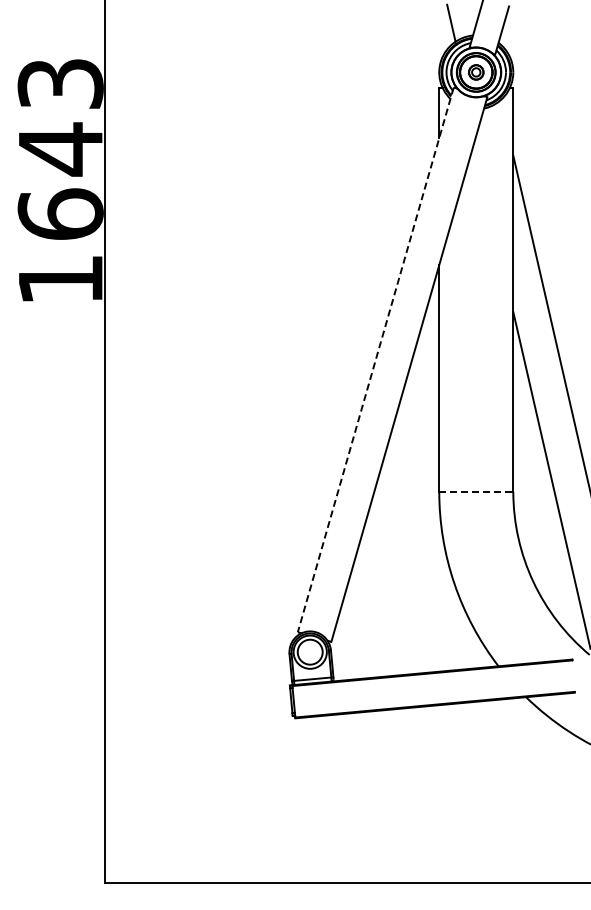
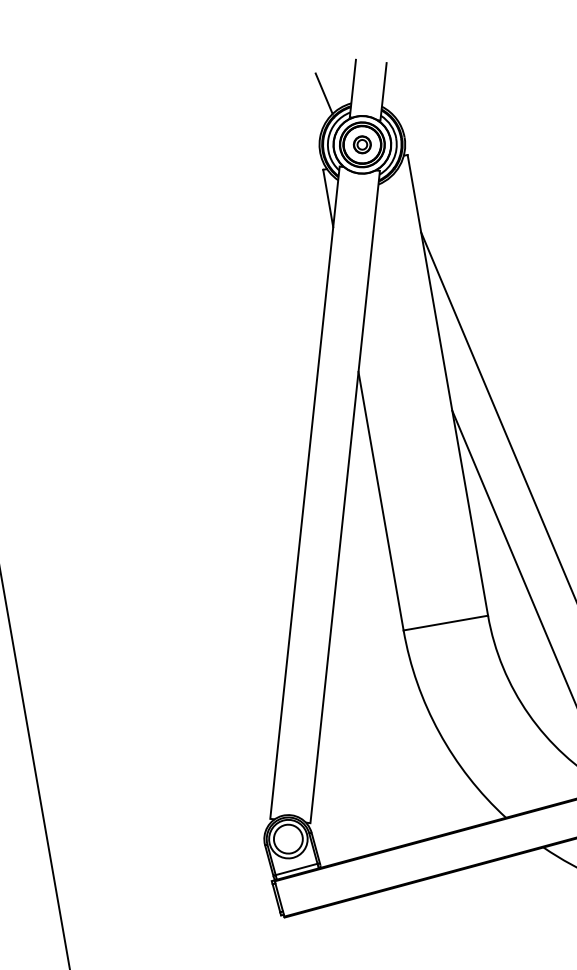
line: (375, 360) -> (304, 493), dashed -> solid
line: (476, 491) -> (446, 622), dashed -> solid

